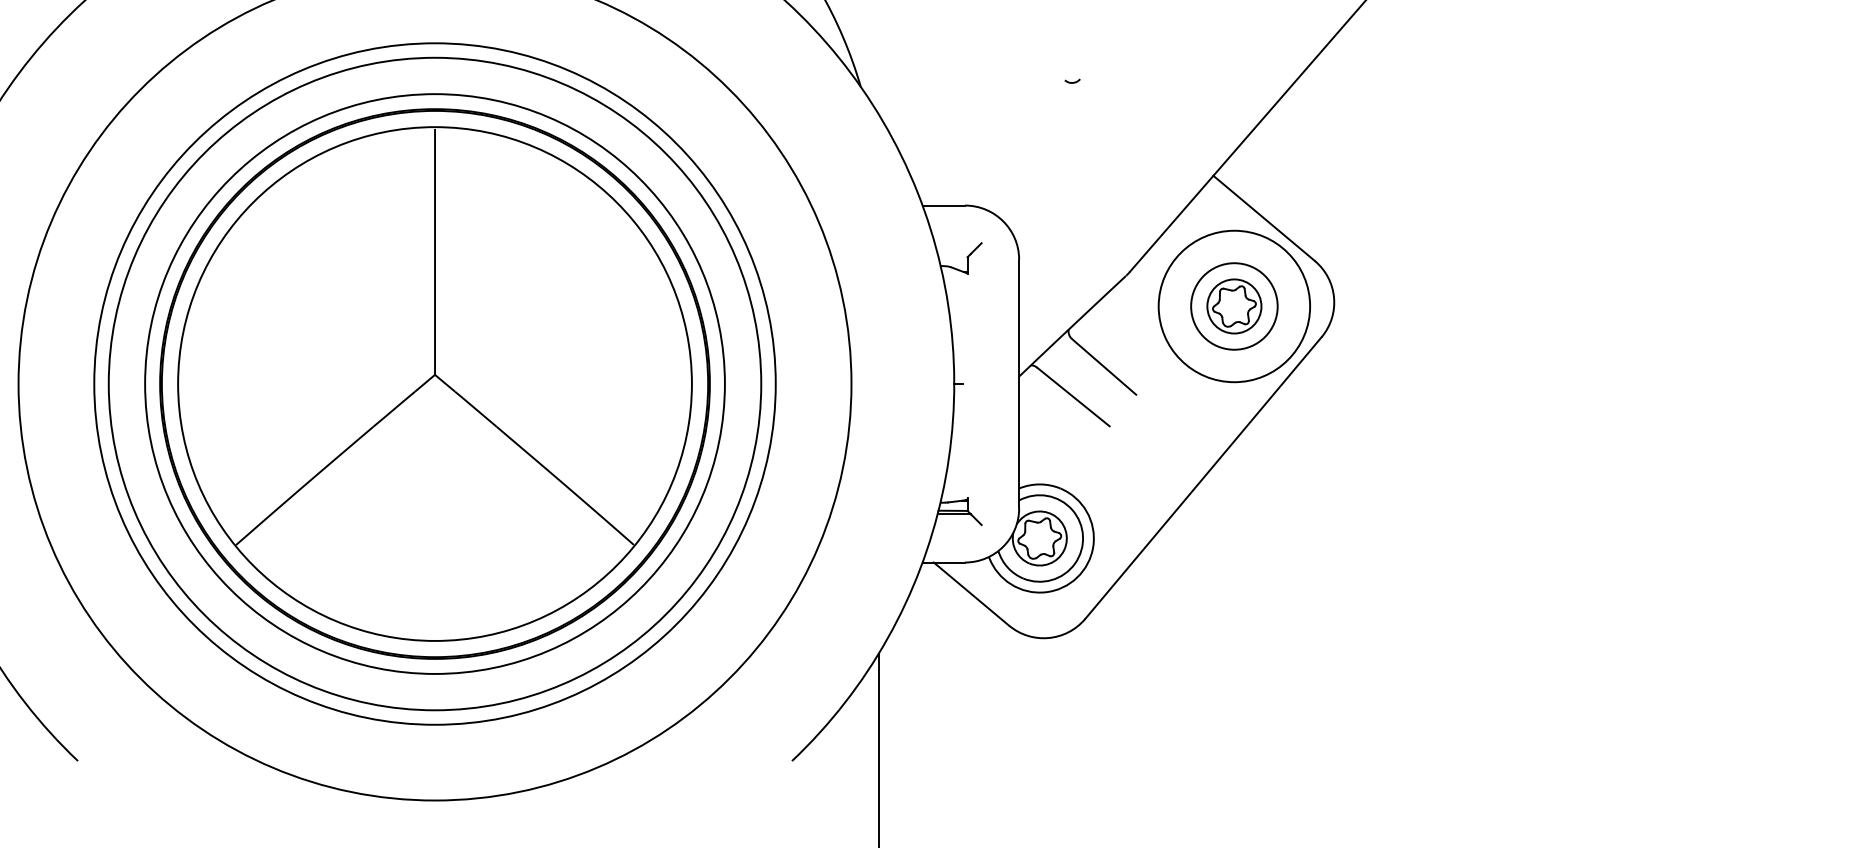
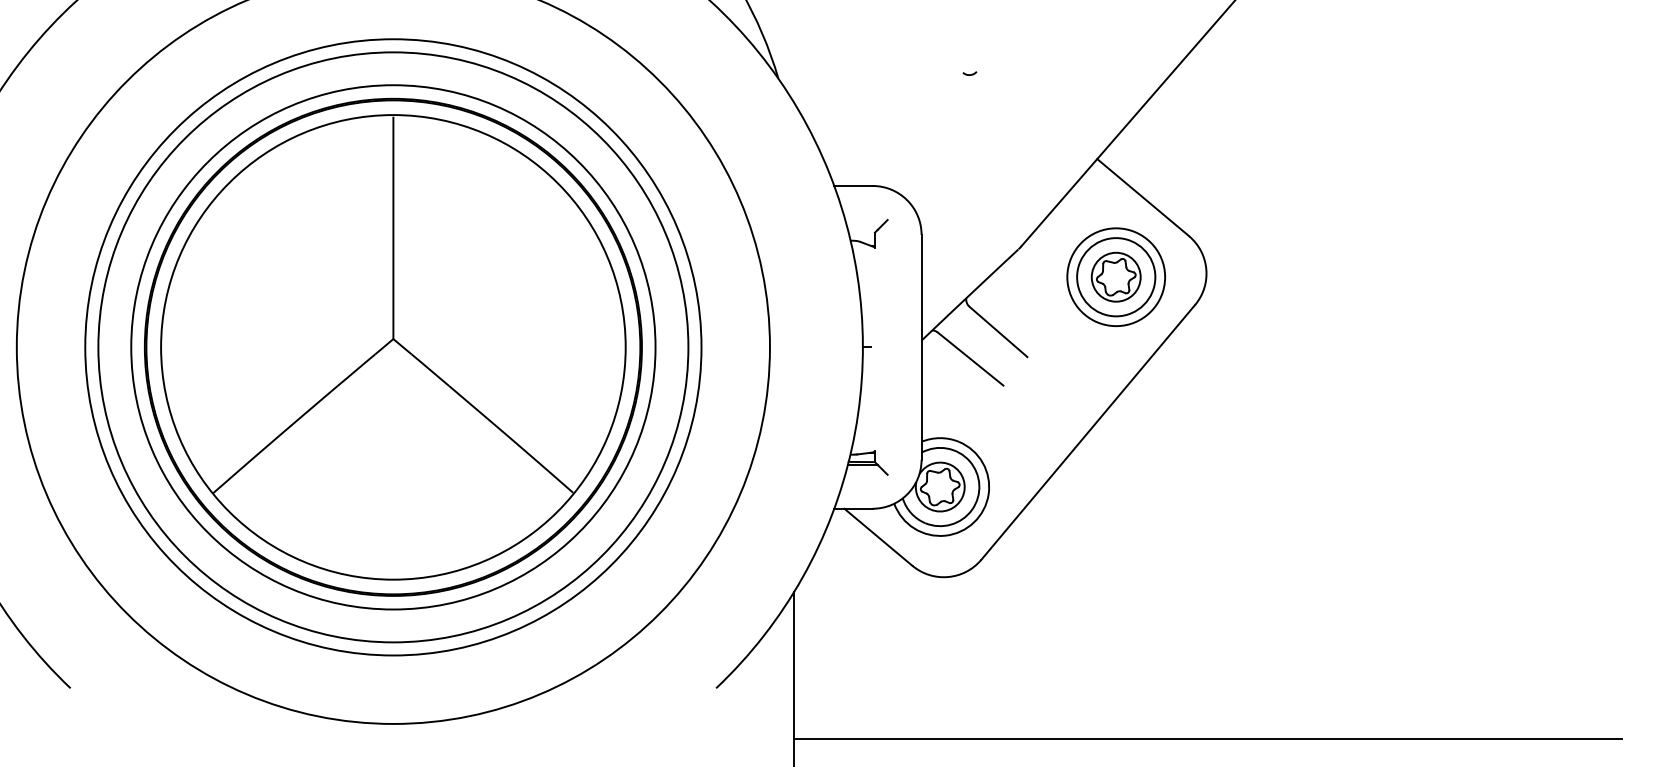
circle: (1234, 306) -> (1116, 277), size x0.71
line: (1335, 816) -> (1207, 738), added

